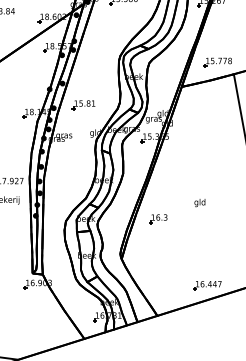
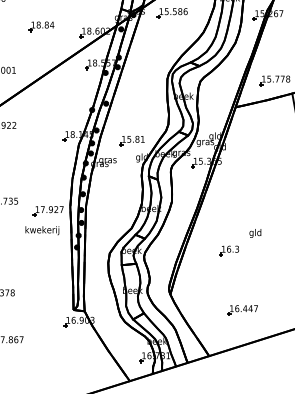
part: (83, 104) -> (131, 140), moved
part: (158, 218) -> (229, 250), moved
part: (207, 285) -> (242, 310), moved

